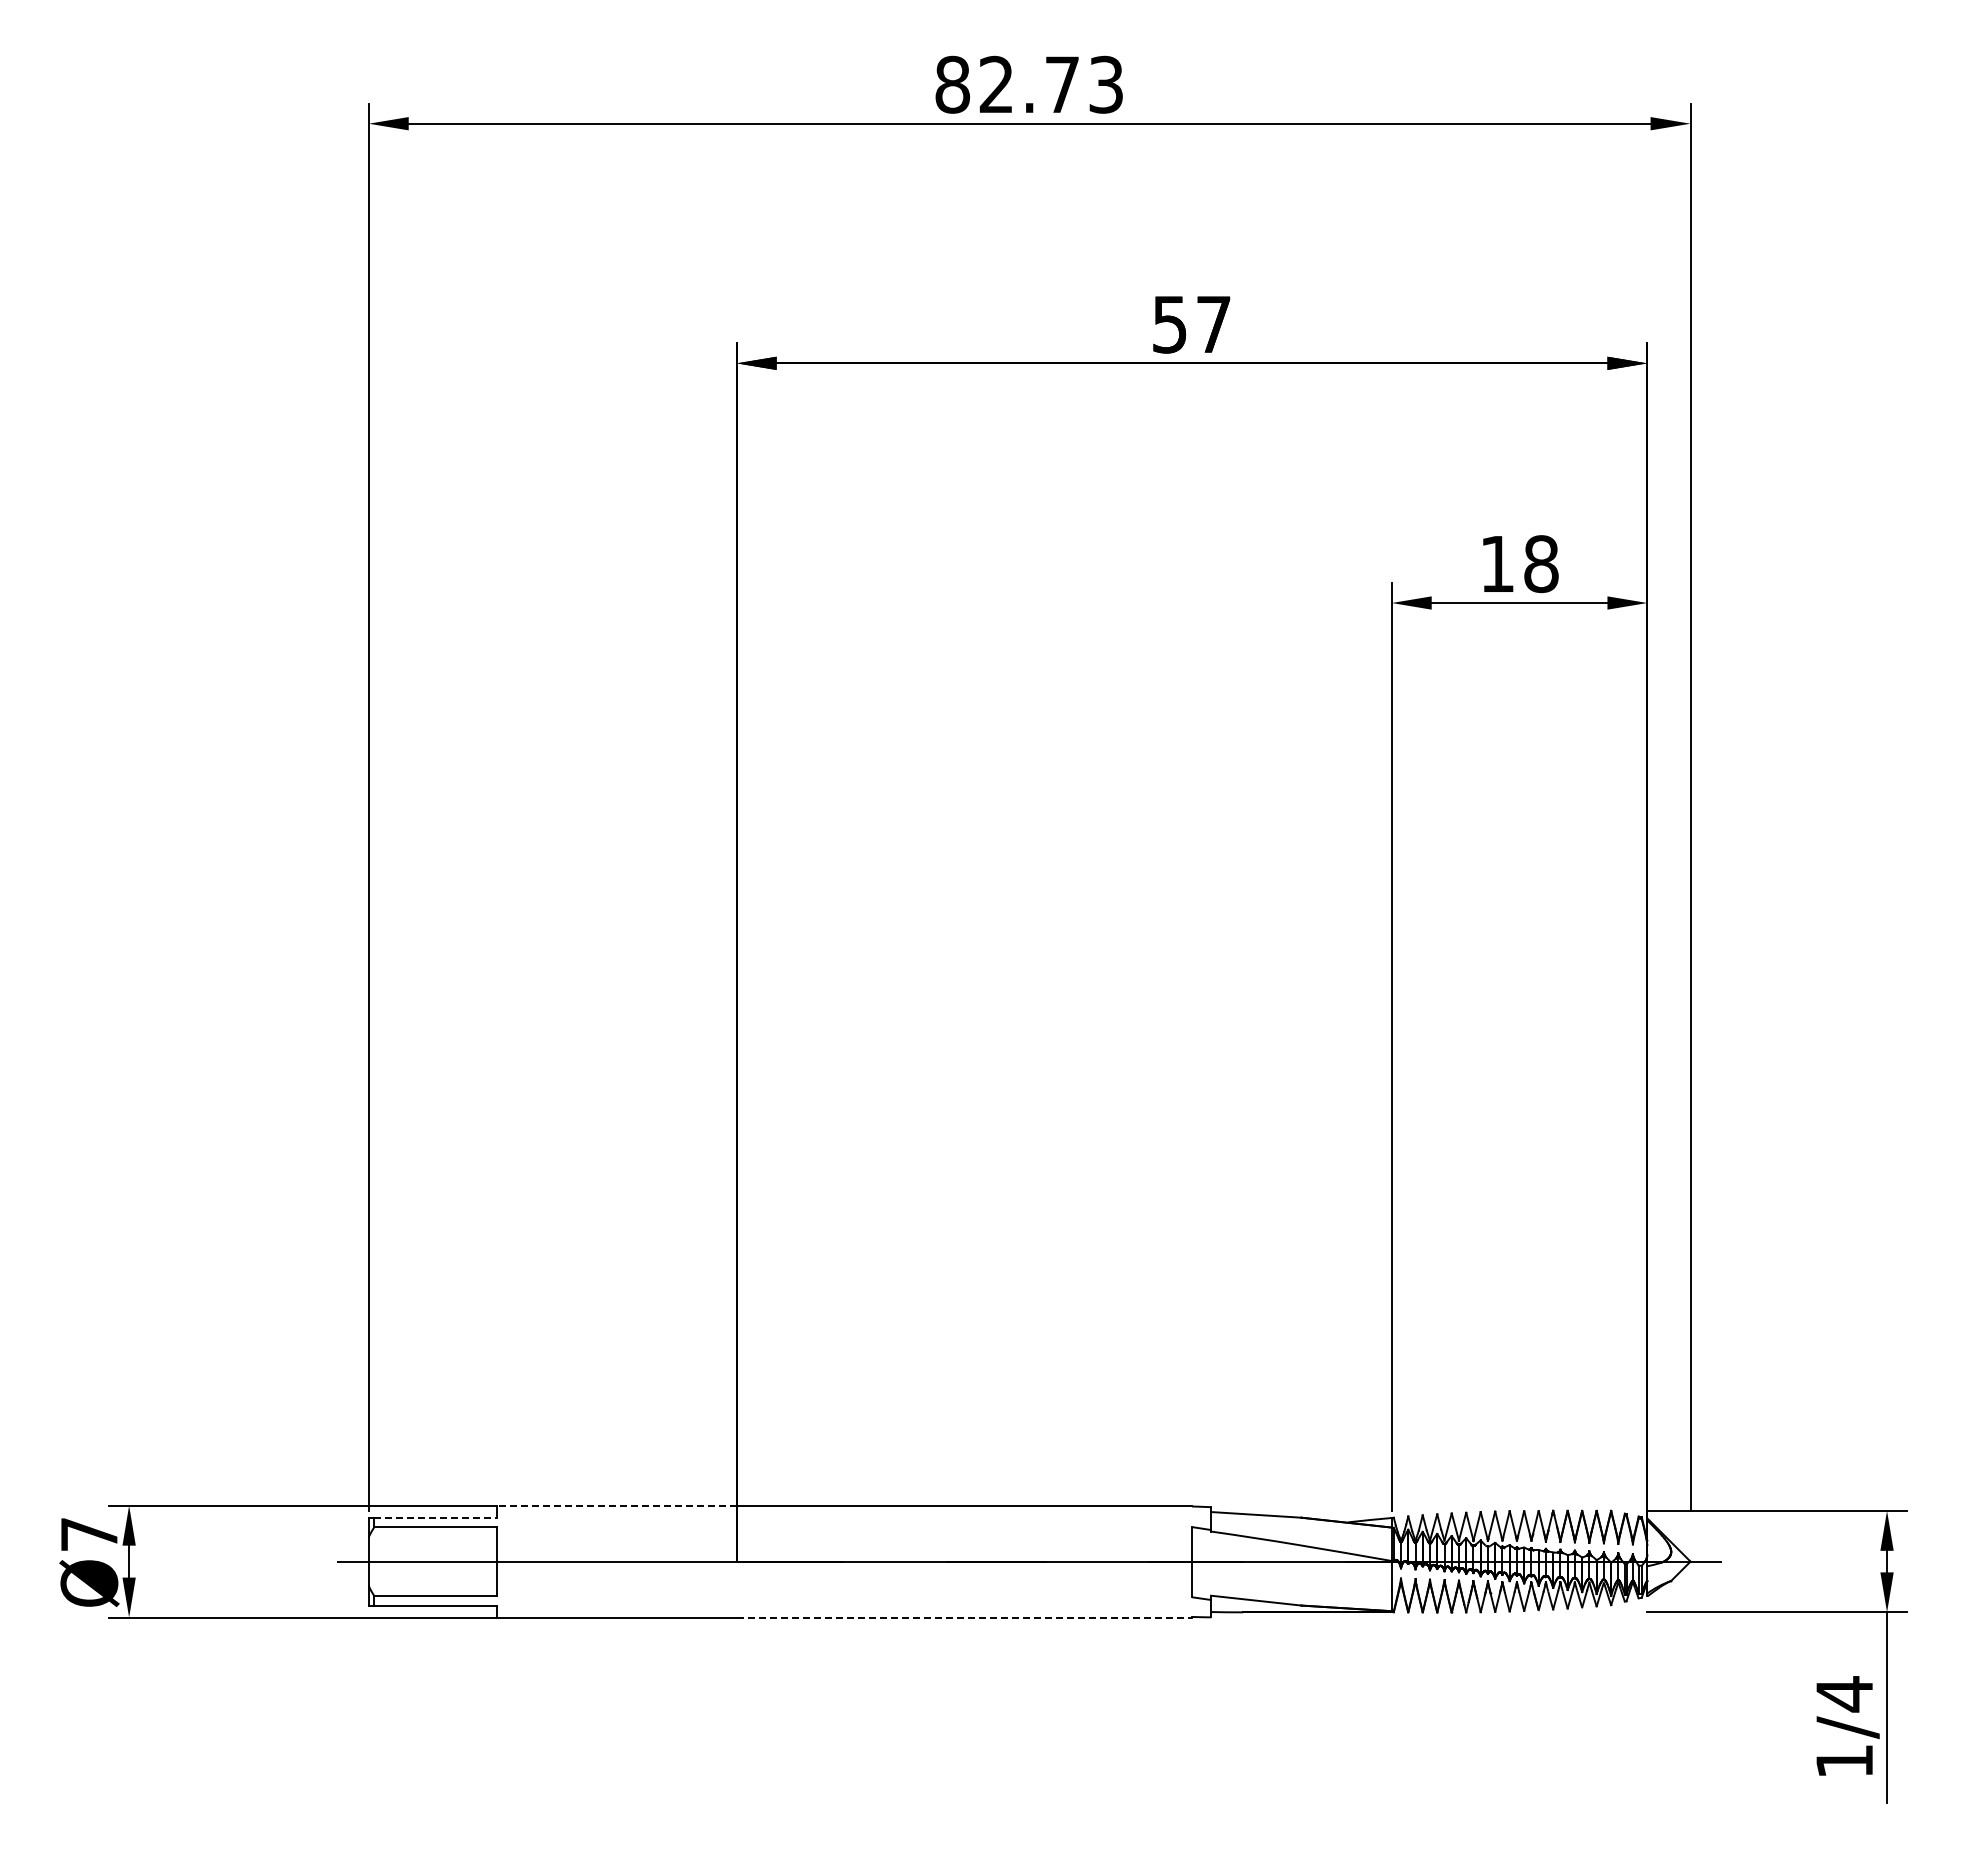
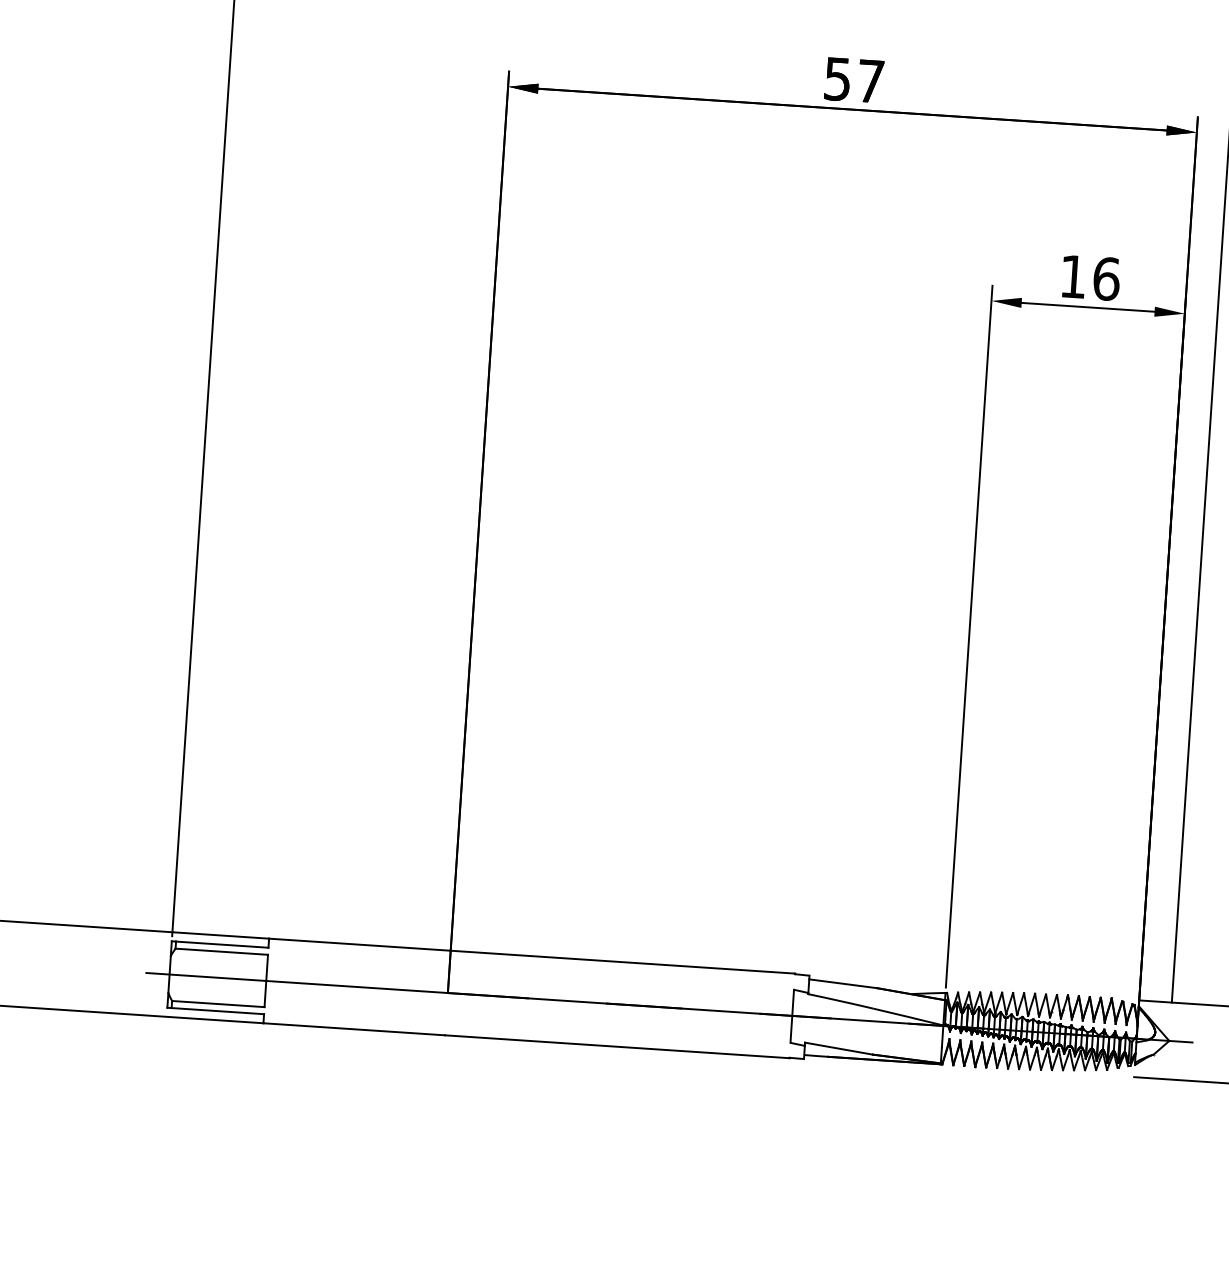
text: (1541, 563) -> (1106, 278), 18 -> 16
line: (616, 1505) -> (359, 944), dashed -> solid
line: (435, 1517) -> (222, 944), dashed -> solid
line: (964, 1617) -> (617, 1046), dashed -> solid

